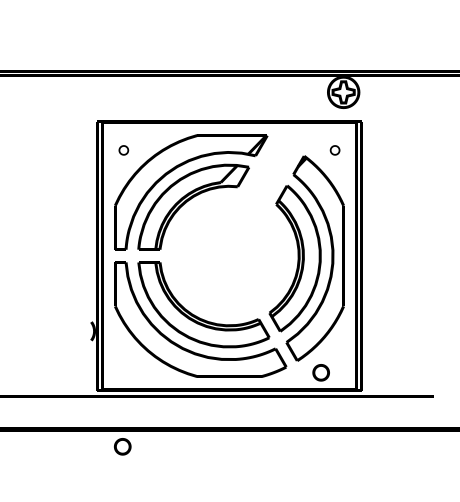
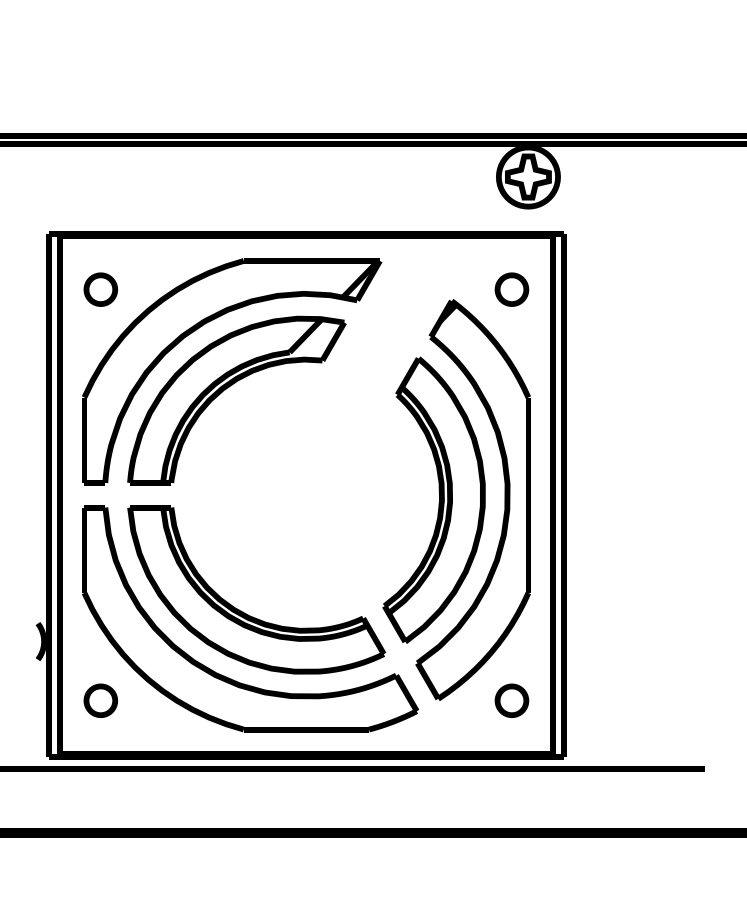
part: (123, 150) -> (100, 290), size x1.67
part: (334, 150) -> (510, 290), size x1.67
part: (320, 372) -> (510, 700), moved
part: (122, 446) -> (100, 700), moved

